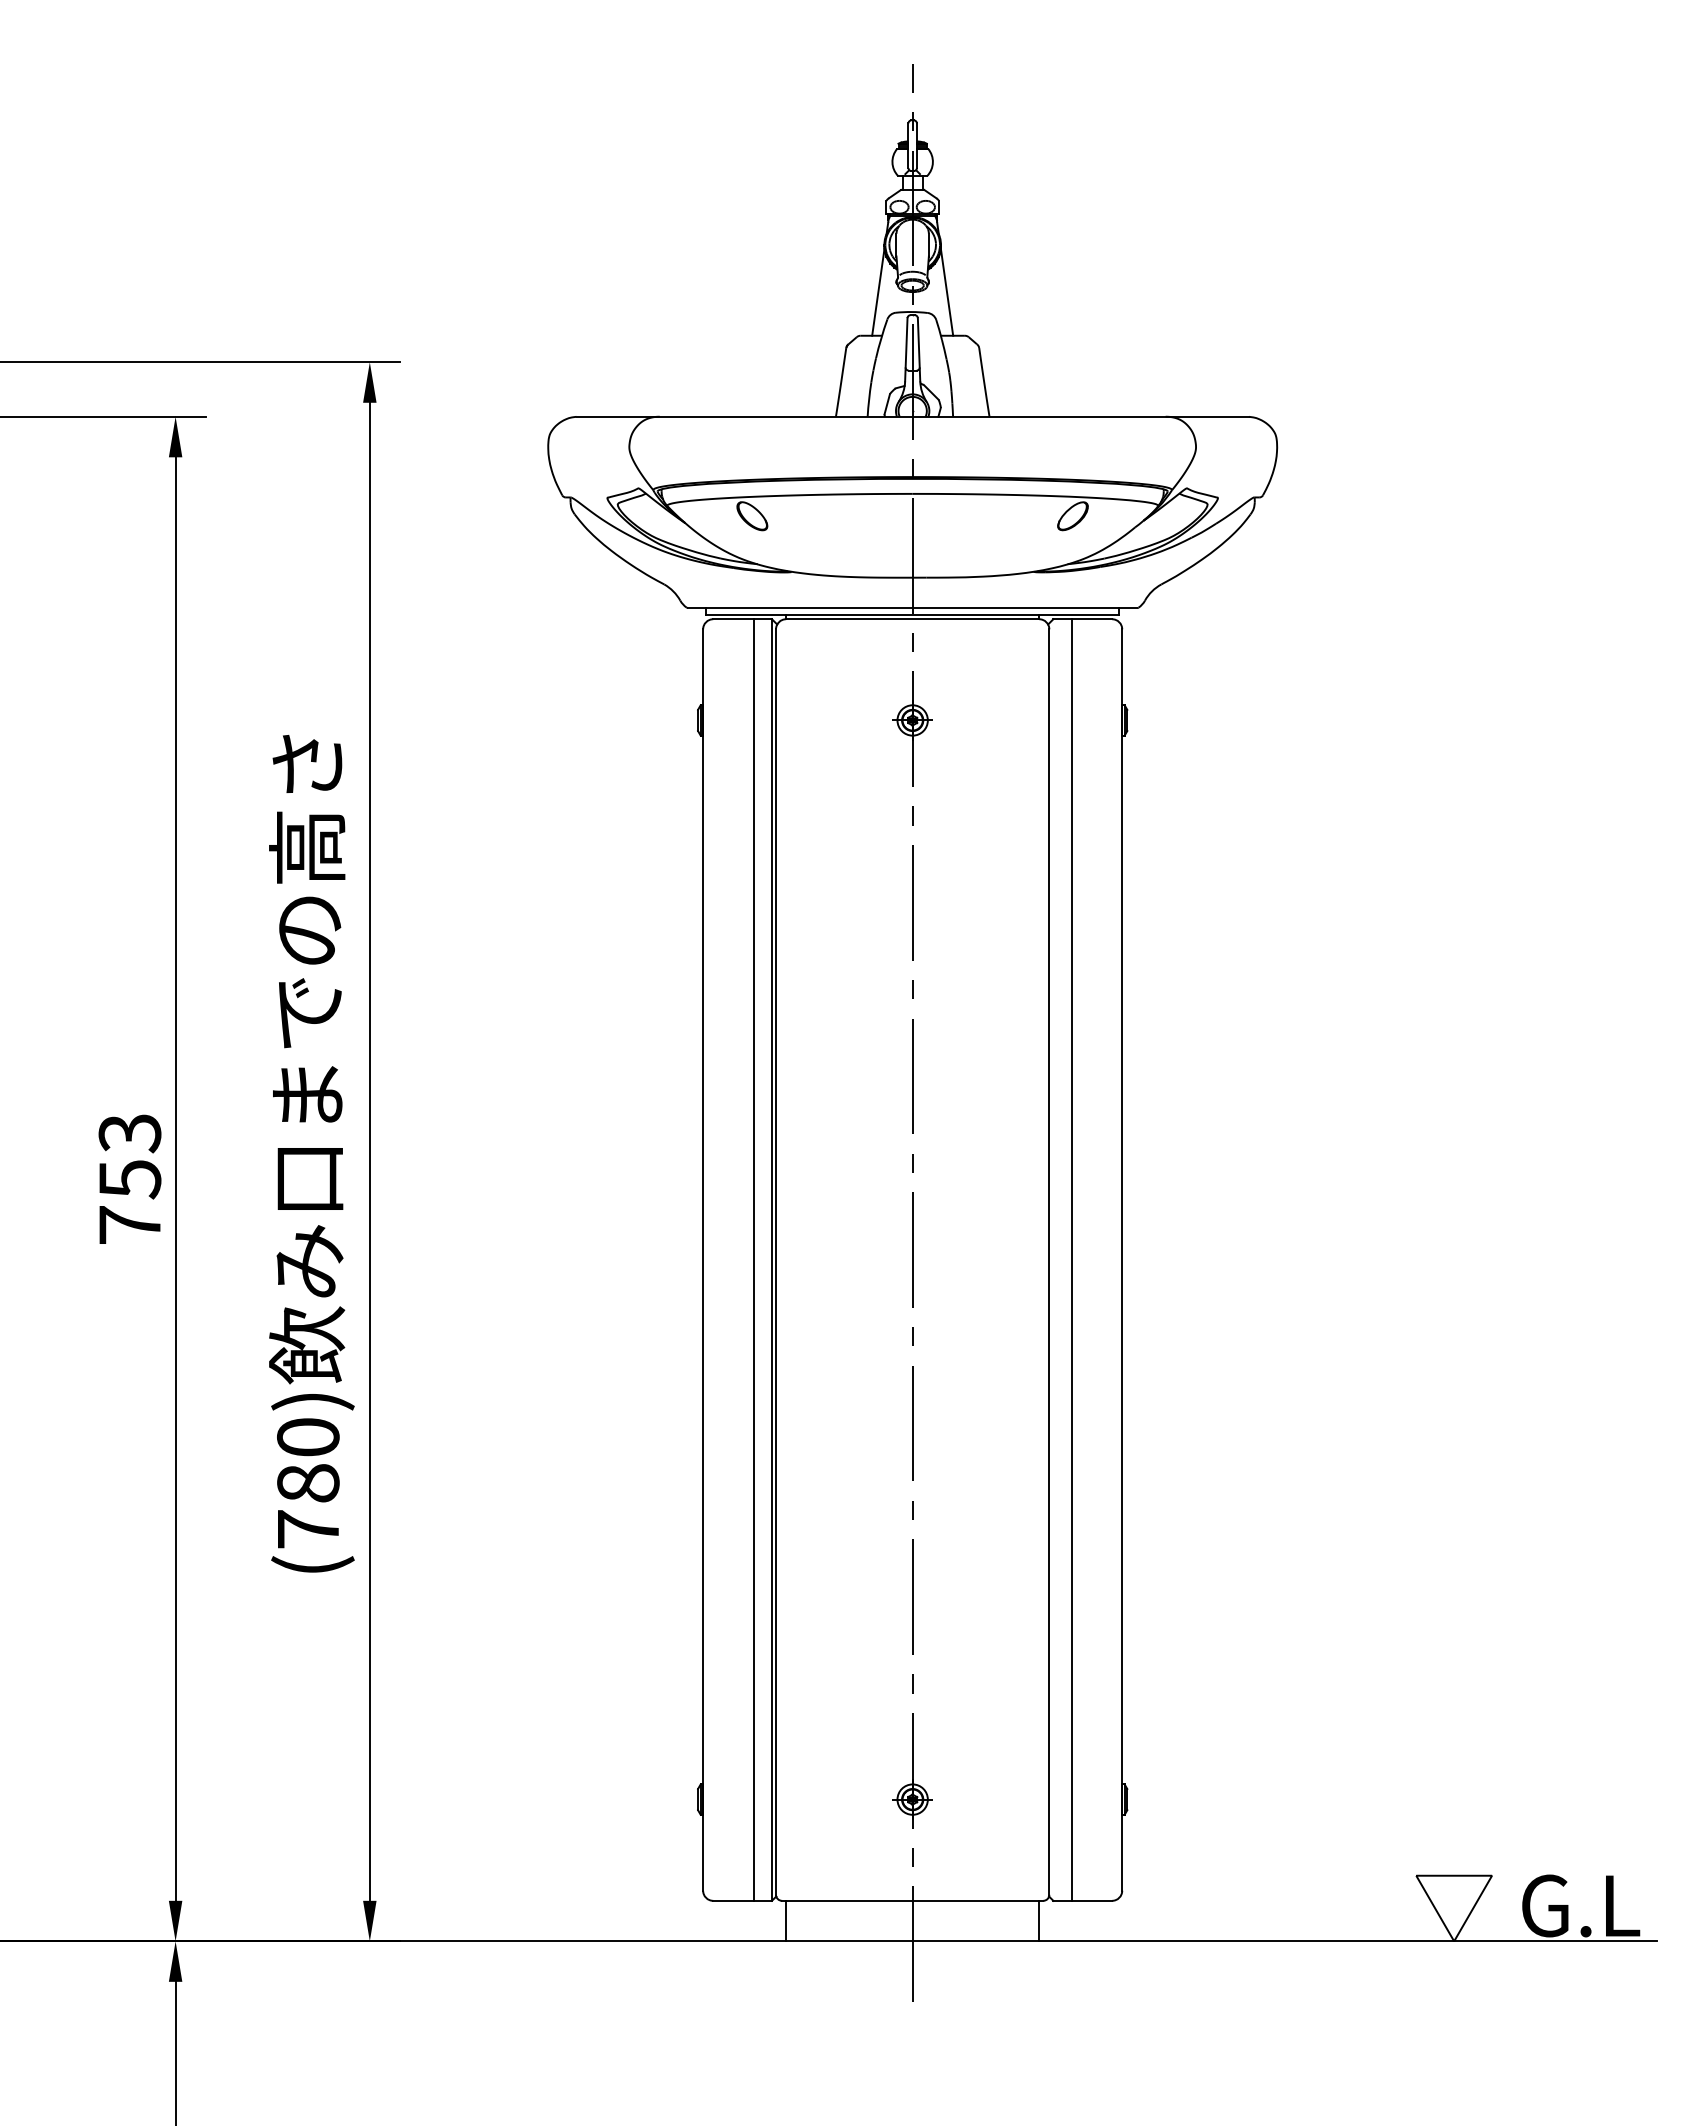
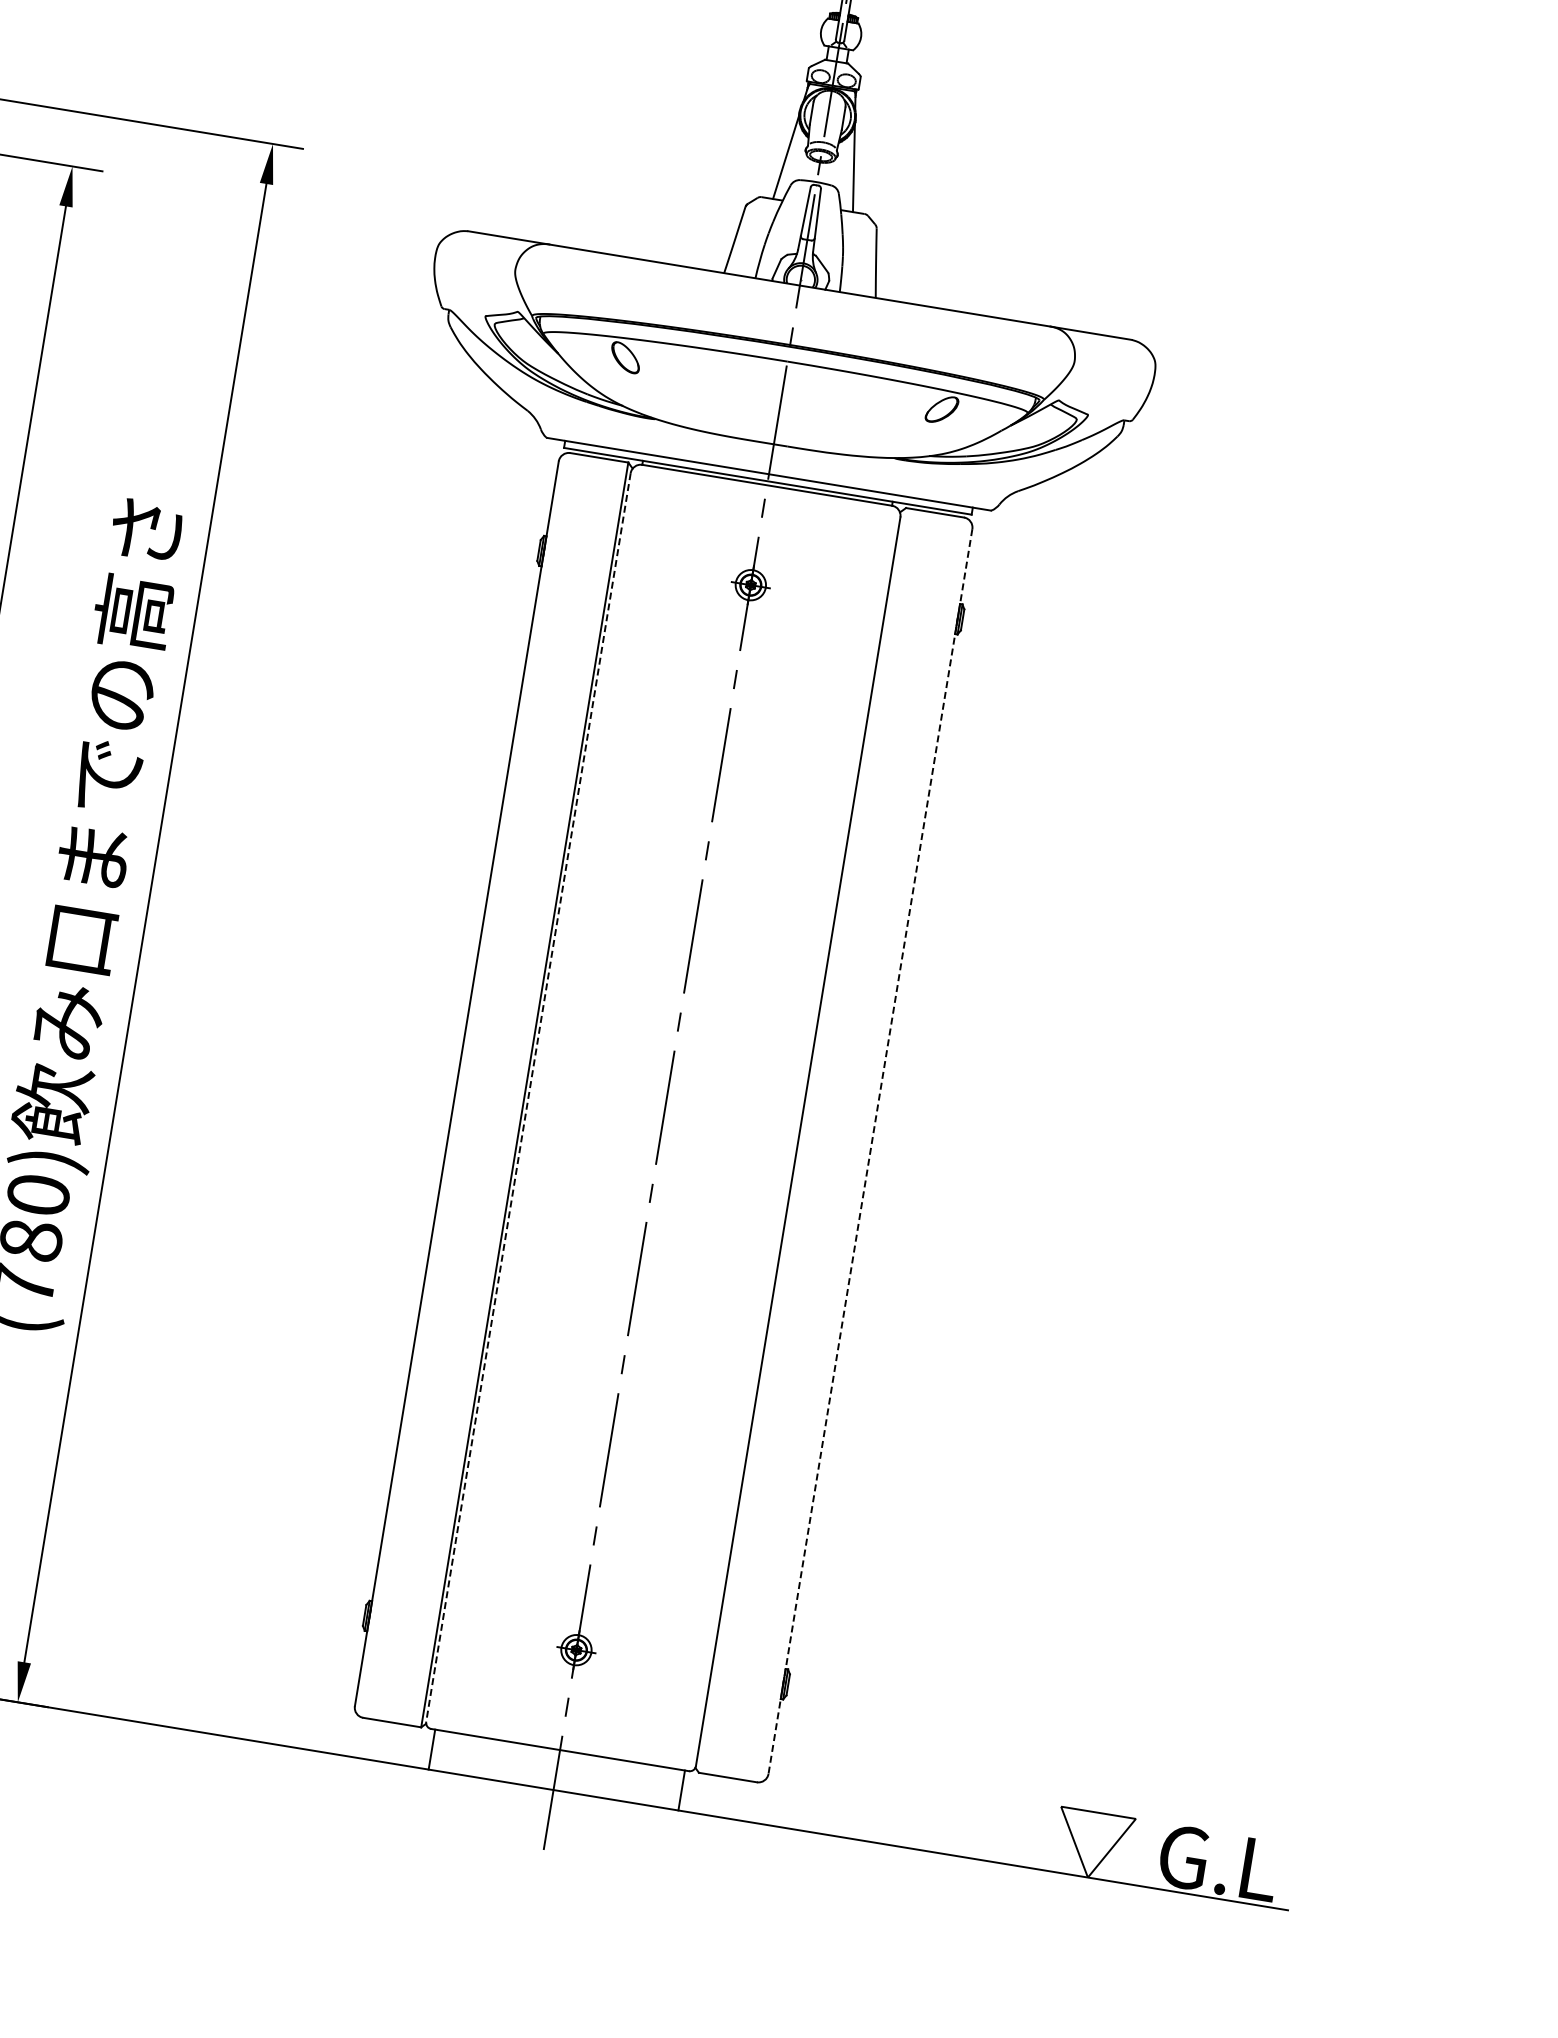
line: (753, 1259) -> (506, 1091), removed
line: (1071, 1259) -> (820, 1142), removed
line: (1122, 1260) -> (870, 1152), solid -> dashed
line: (776, 1262) -> (528, 1098), solid -> dashed

